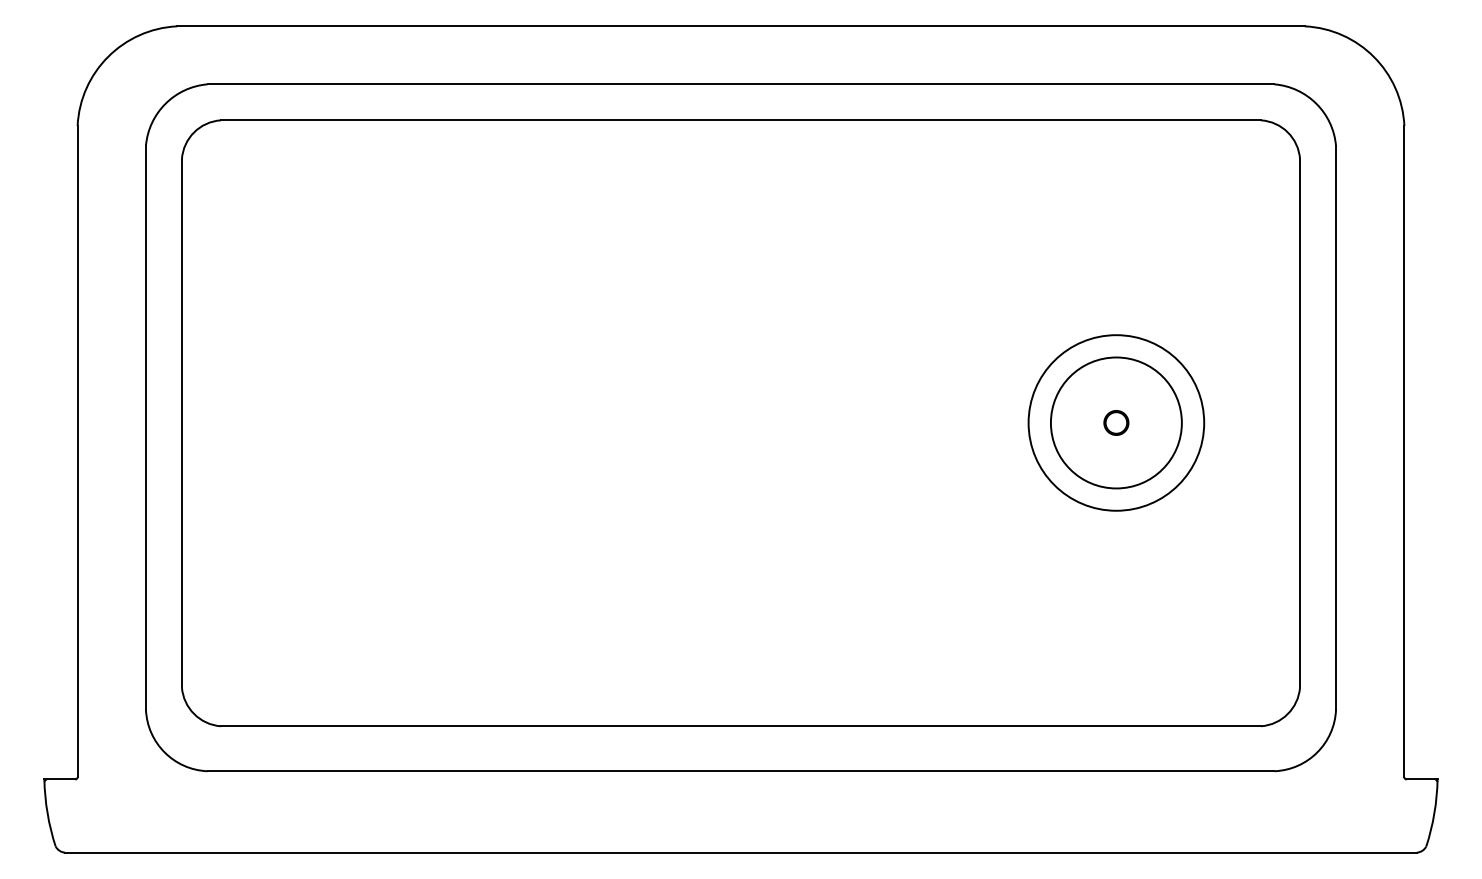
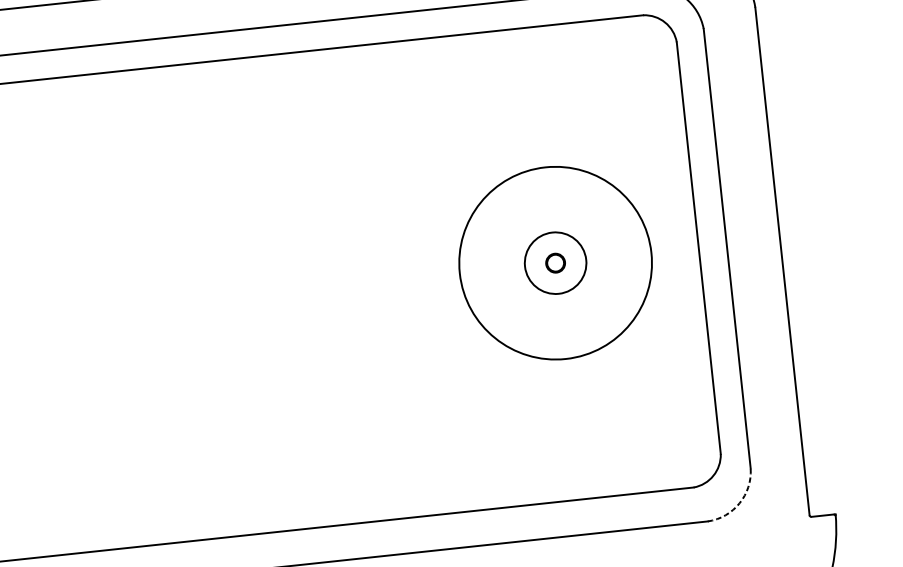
circle: (1115, 422) -> (554, 262), size x0.6
circle: (1116, 422) -> (555, 262), size x1.4
arc: (1317, 752) -> (739, 503), solid -> dashed

